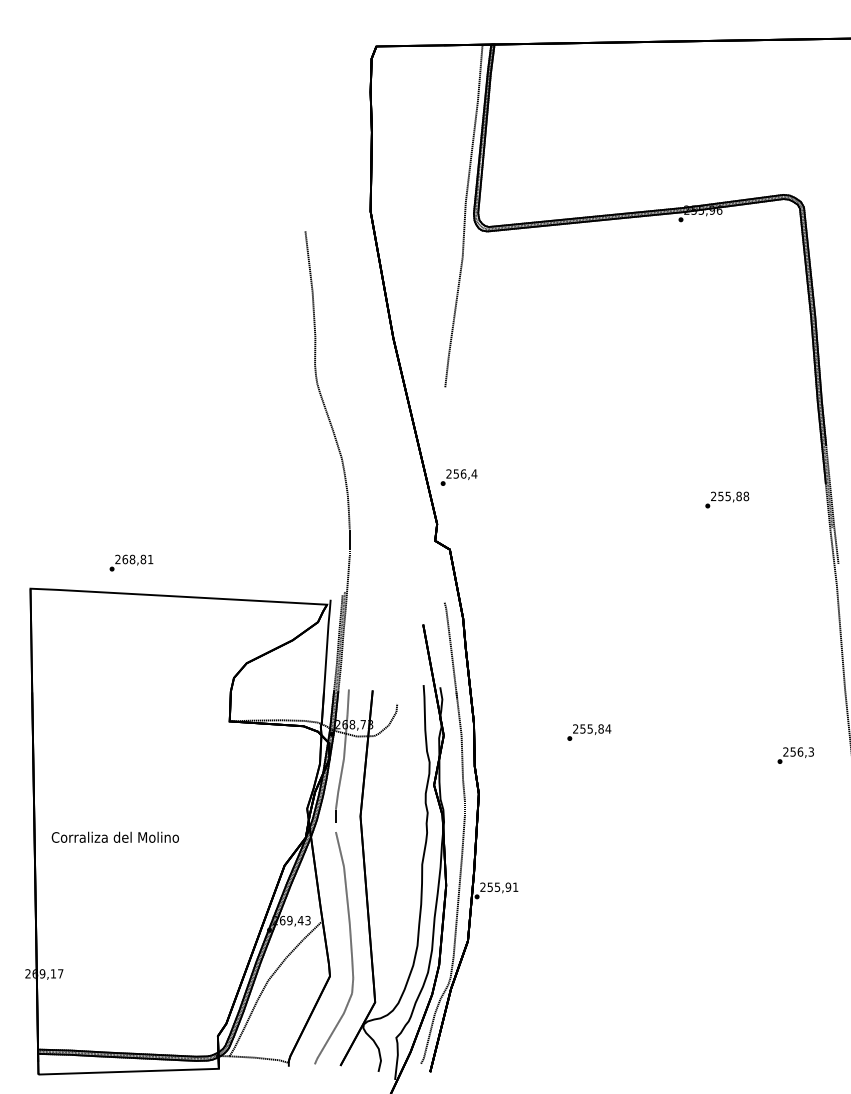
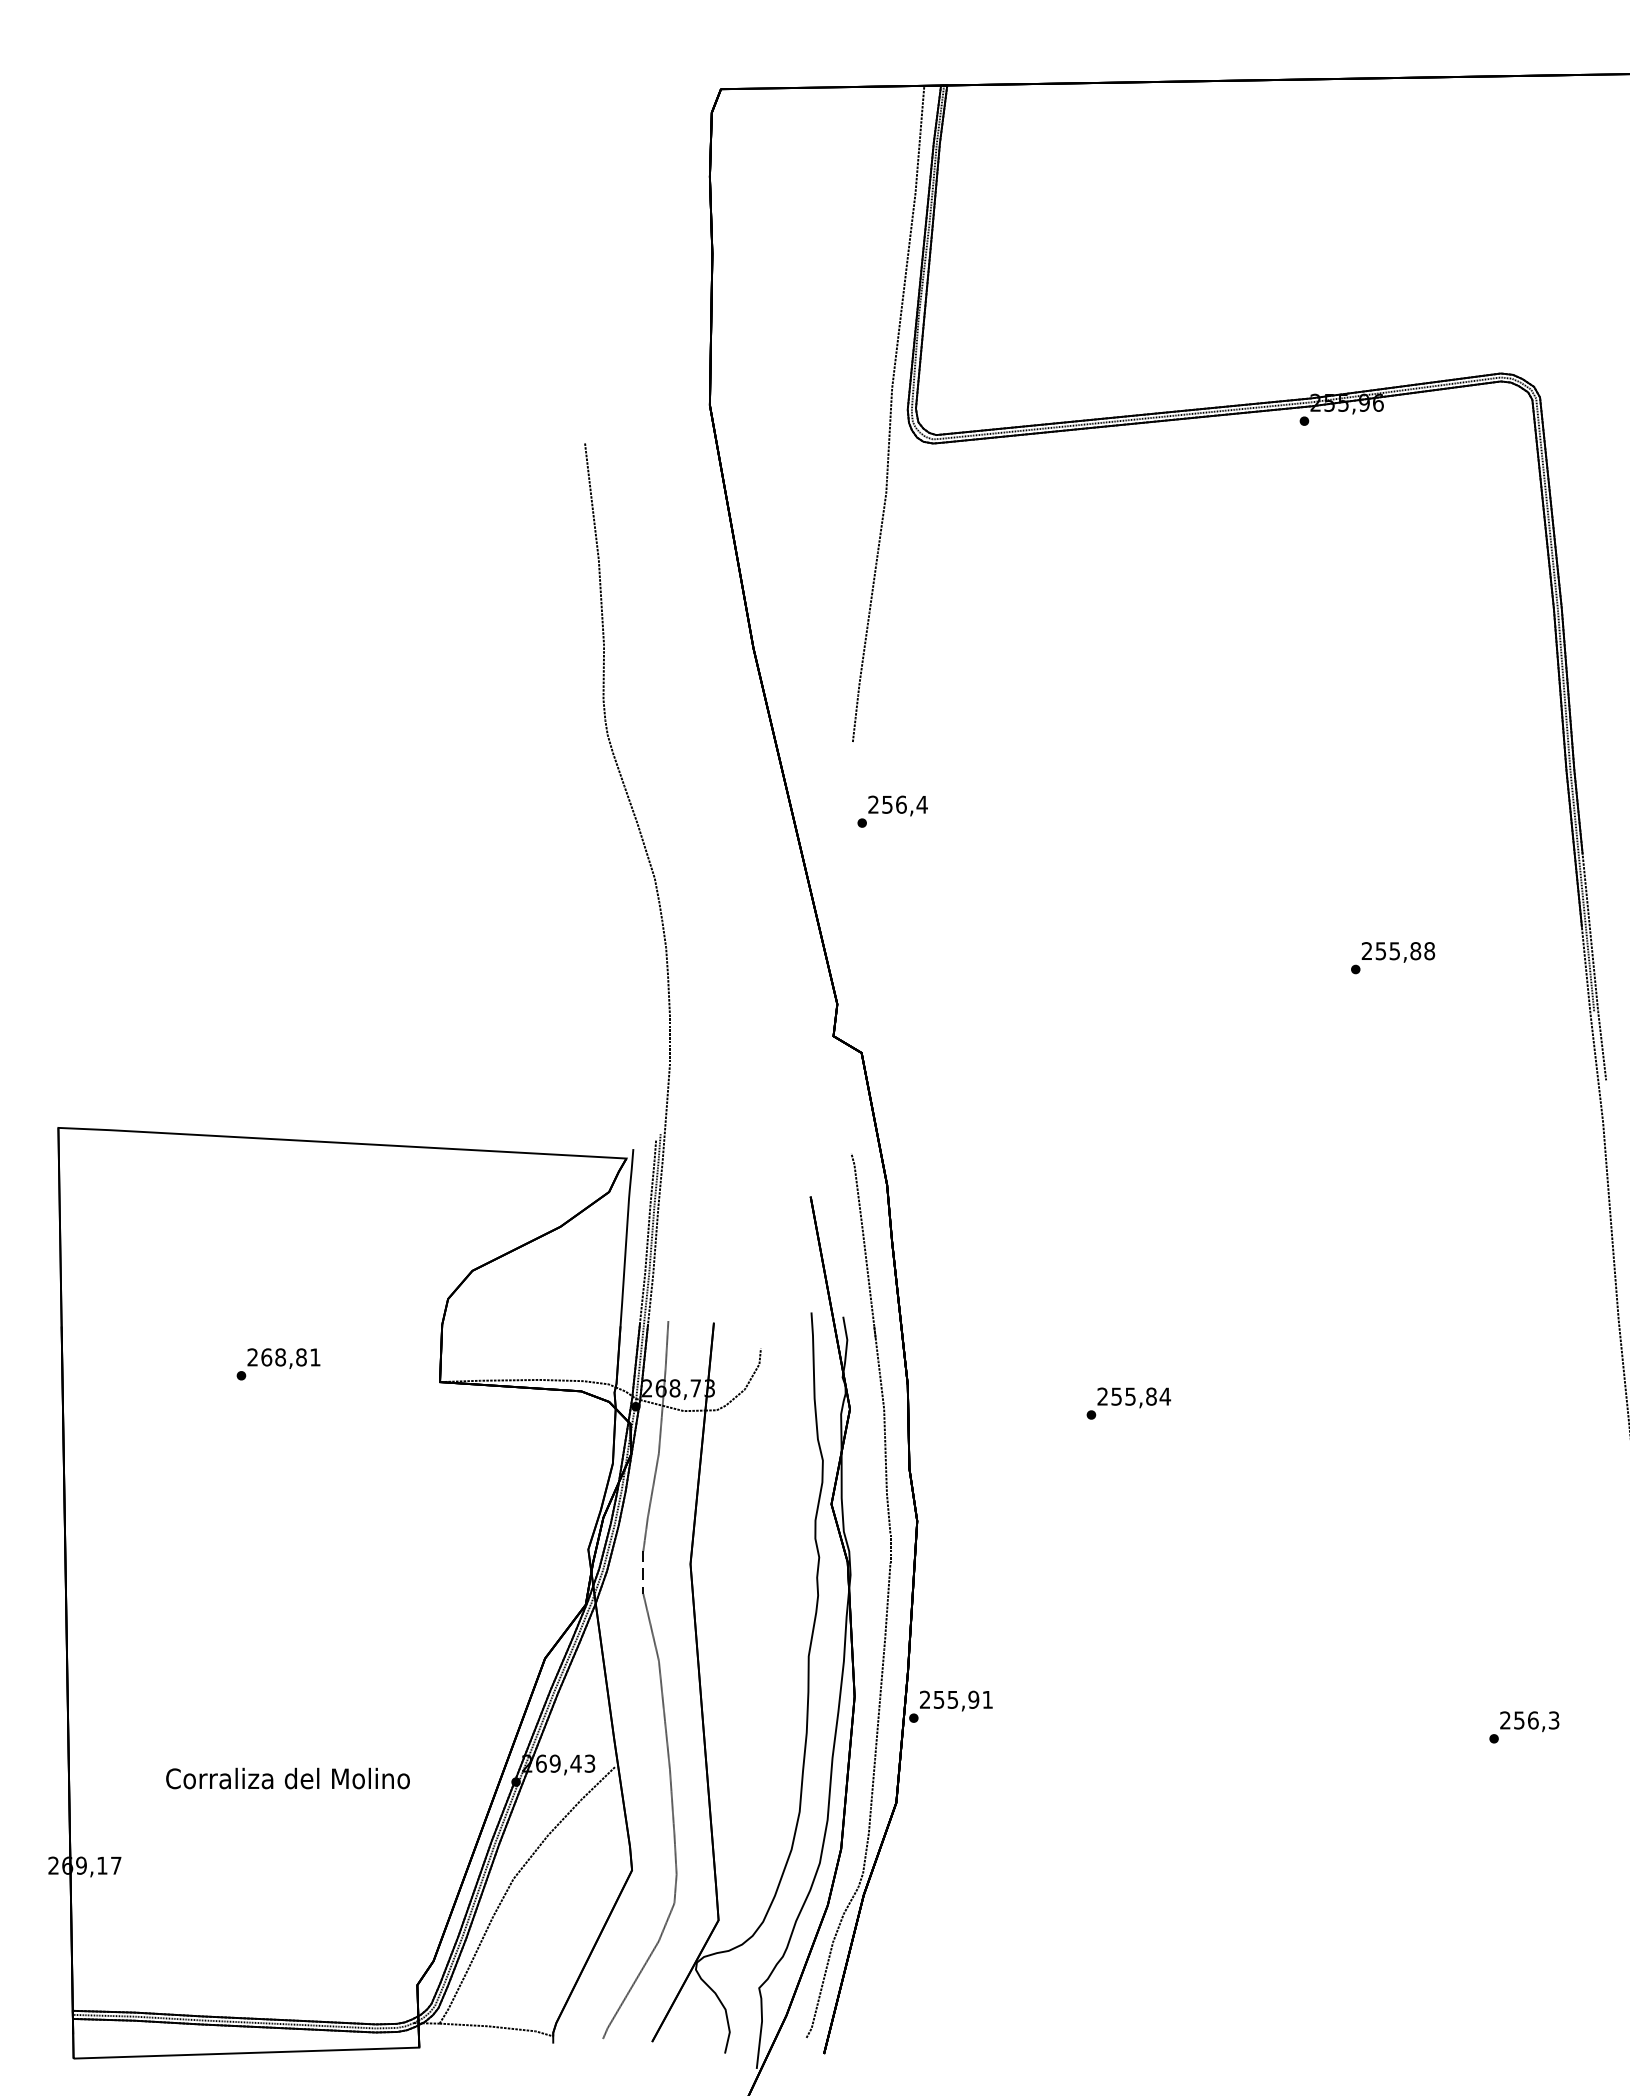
text: (458, 477) -> (891, 811), moved
text: (131, 562) -> (278, 1363), moved
text: (795, 755) -> (1523, 1727), moved
text: (114, 836) -> (286, 1776), moved

